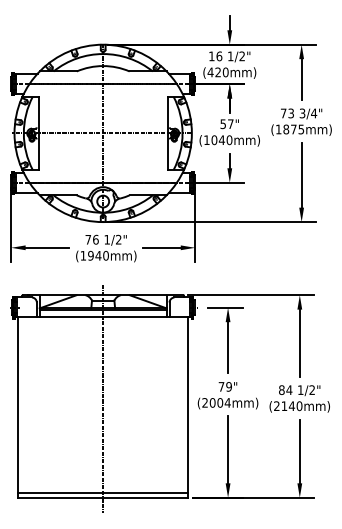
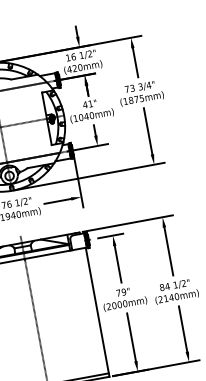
text: (226, 124) -> (87, 104), 57" -> 41"
text: (227, 402) -> (124, 303), (2004mm) -> (2000mm)

